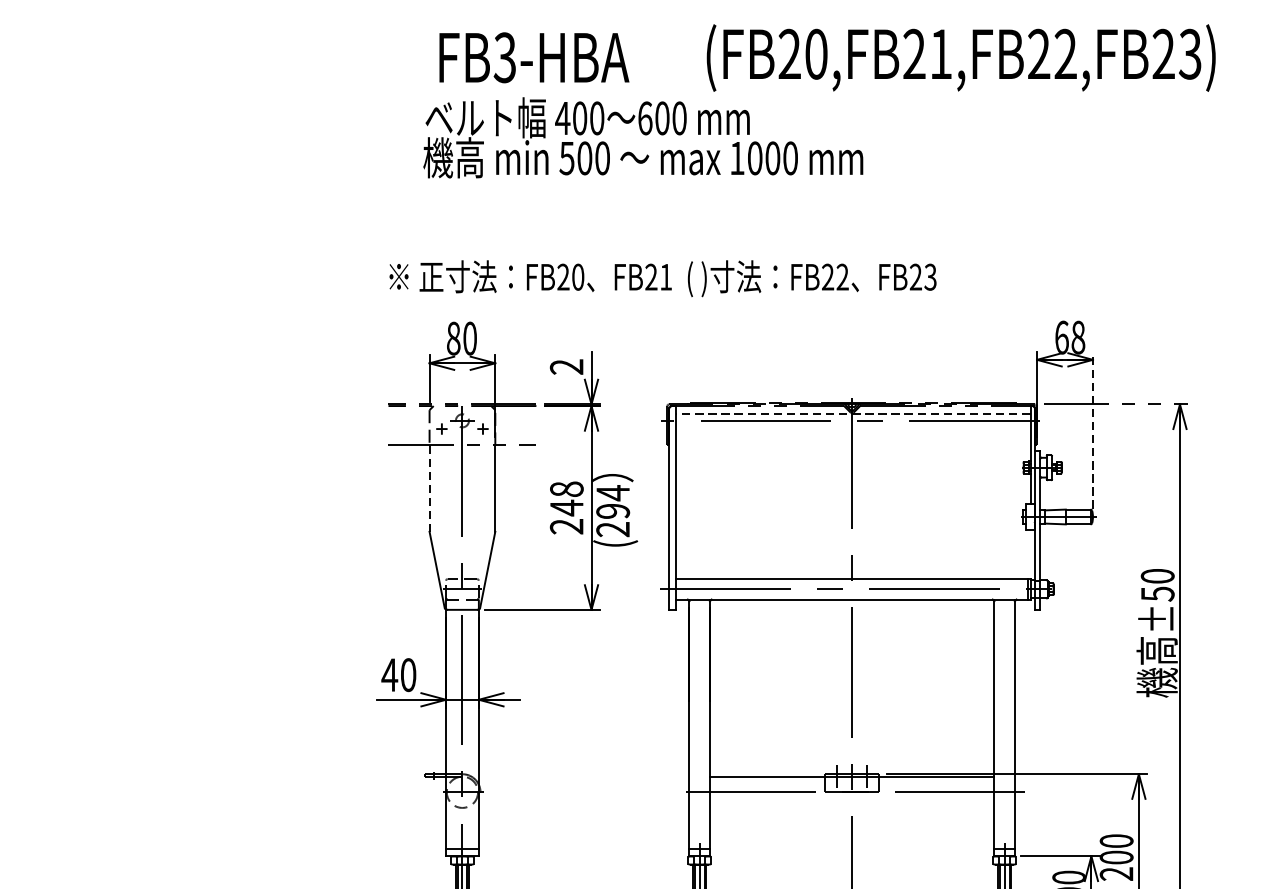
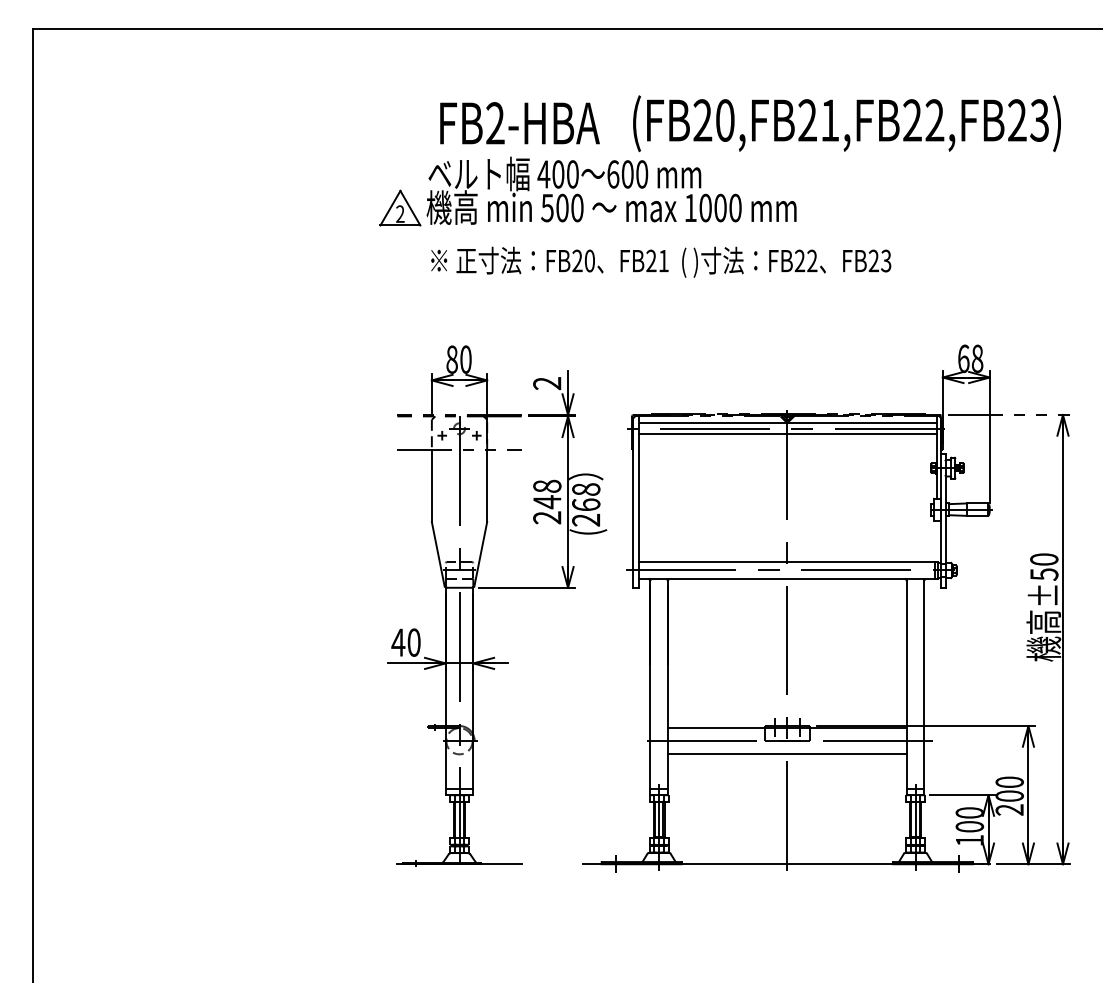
text: (504, 57) -> (494, 123), FB3-HBA -> FB2-HBA
text: (960, 57) -> (846, 123), moved
part: (392, 157) -> (400, 207), added
text: (663, 277) -> (661, 261), moved
line: (853, 414) -> (788, 423), dashed -> solid
line: (853, 427) -> (788, 434), added
line: (1092, 429) -> (989, 436), dashed -> solid
line: (429, 489) -> (431, 486), dashed -> solid
text: (613, 501) -> (586, 496), (294 -> (268
line: (851, 808) -> (786, 754), added

